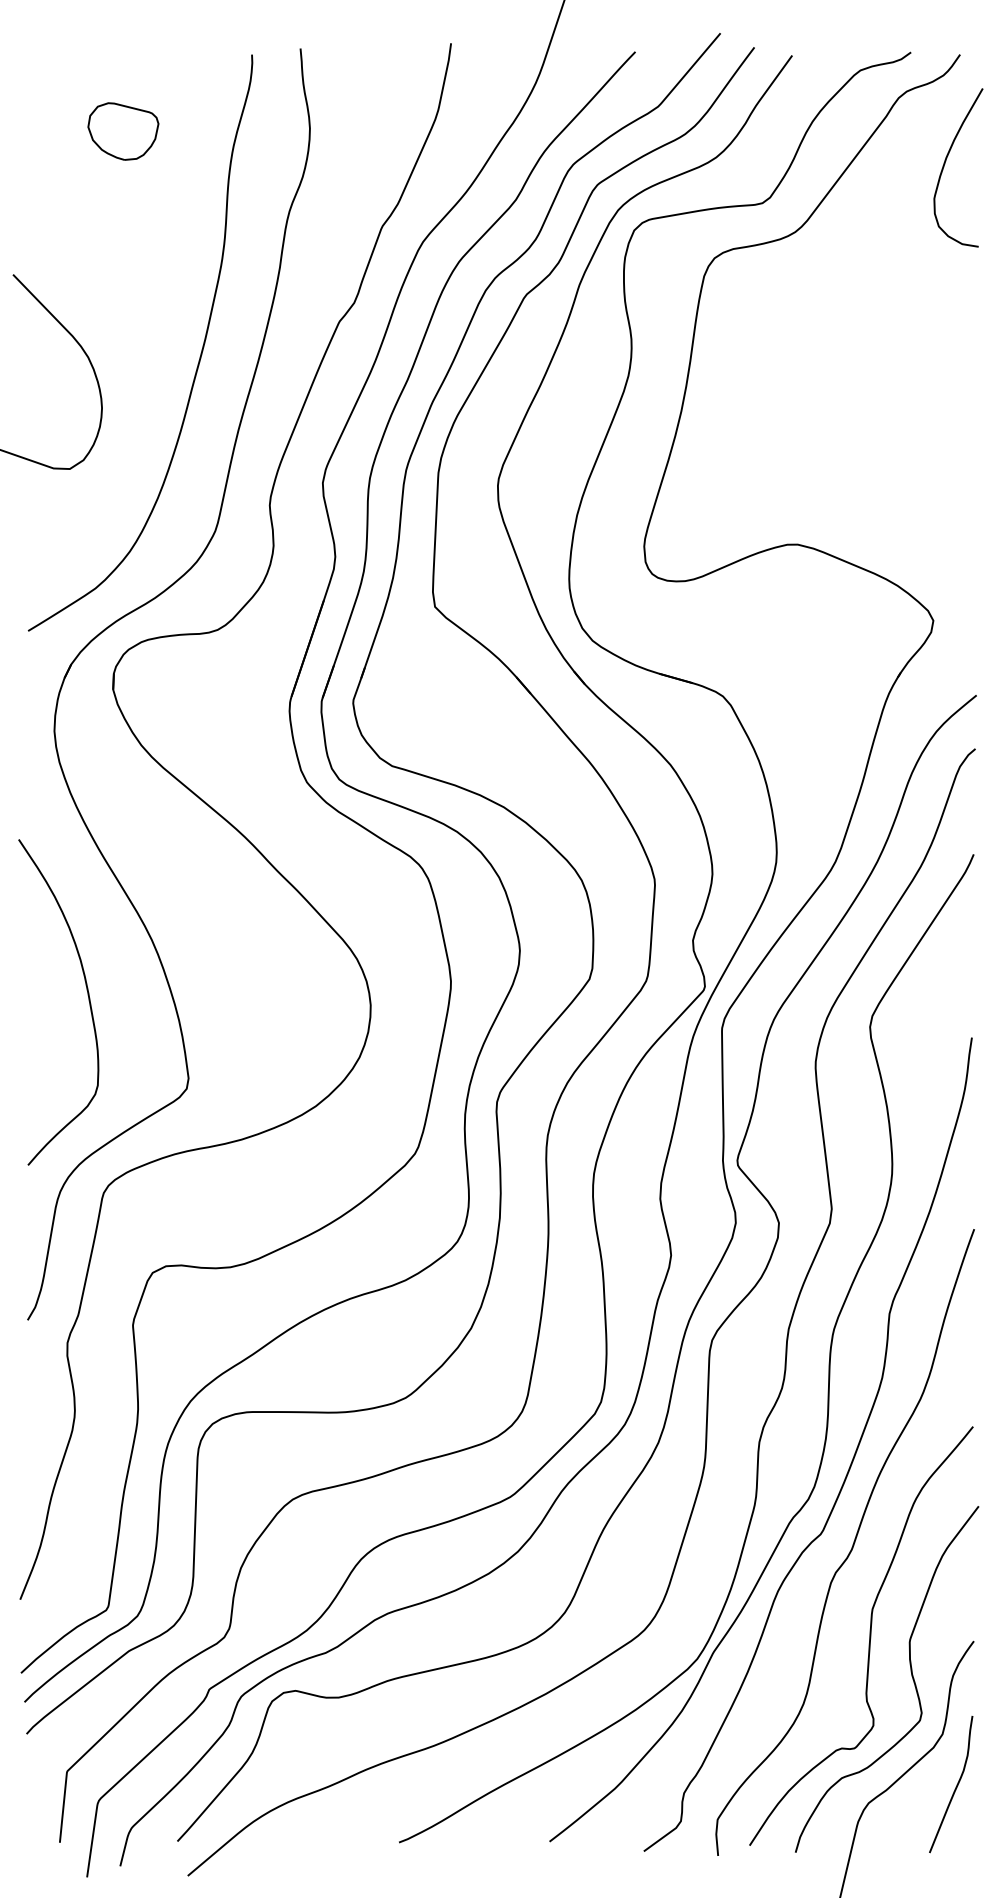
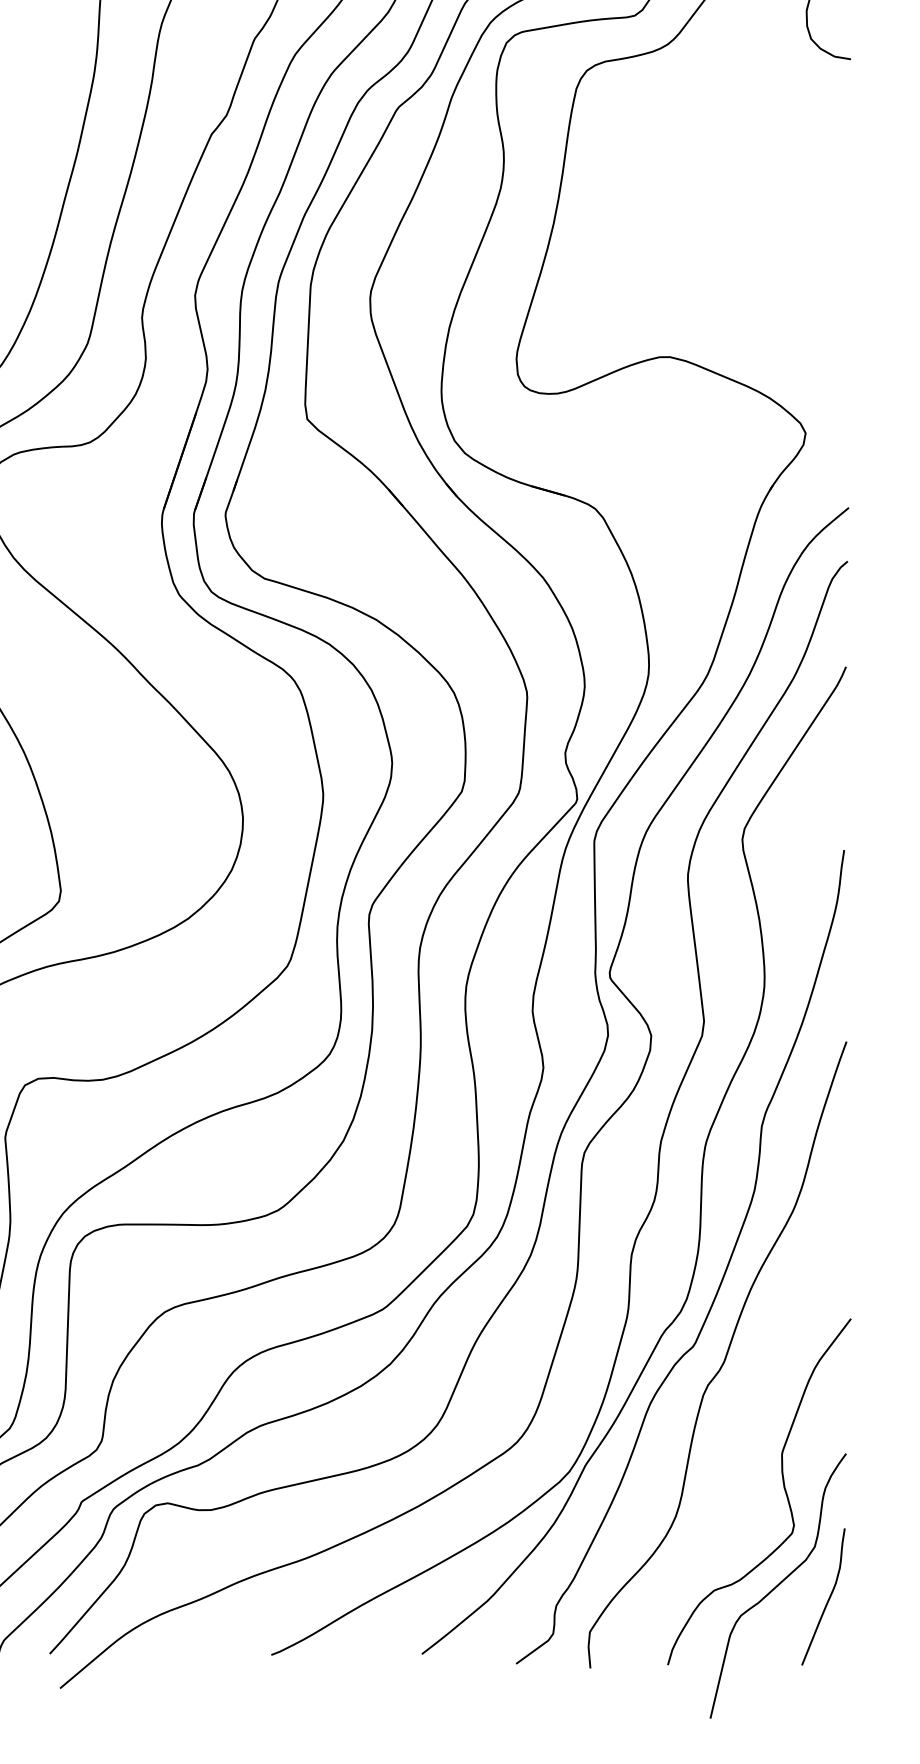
curve: (869, 1635) -> (741, 1447), removed

